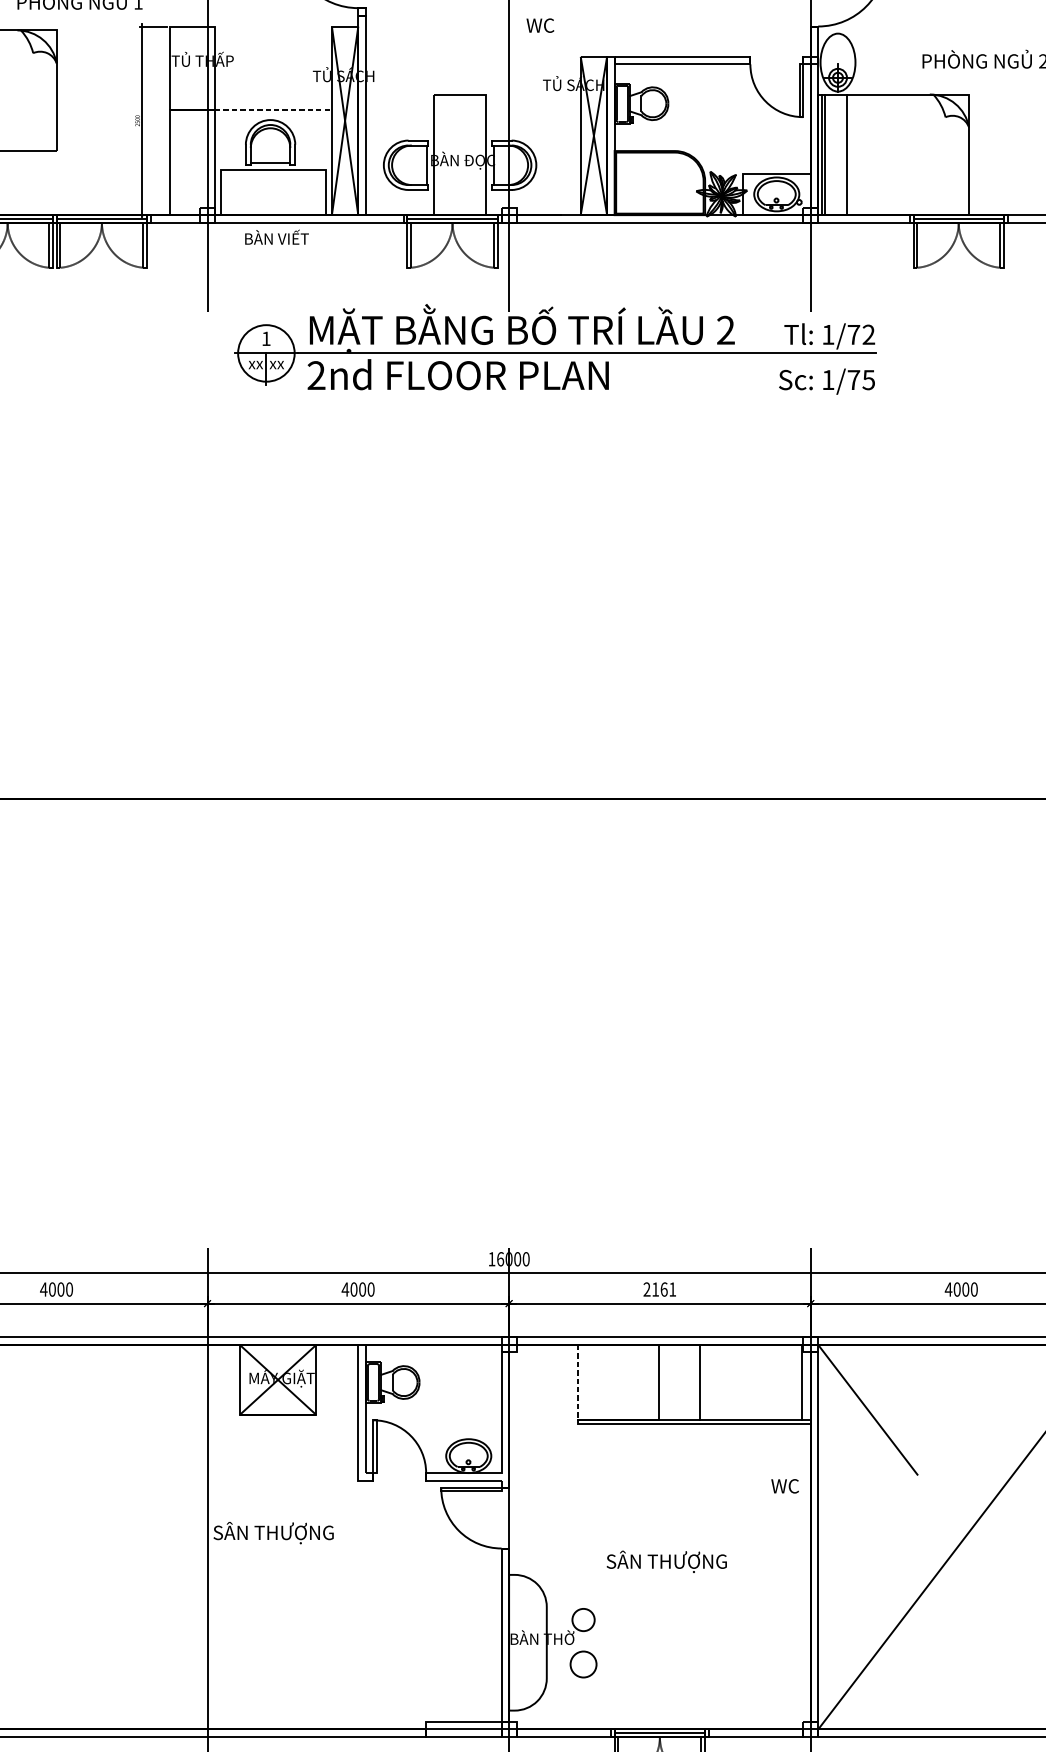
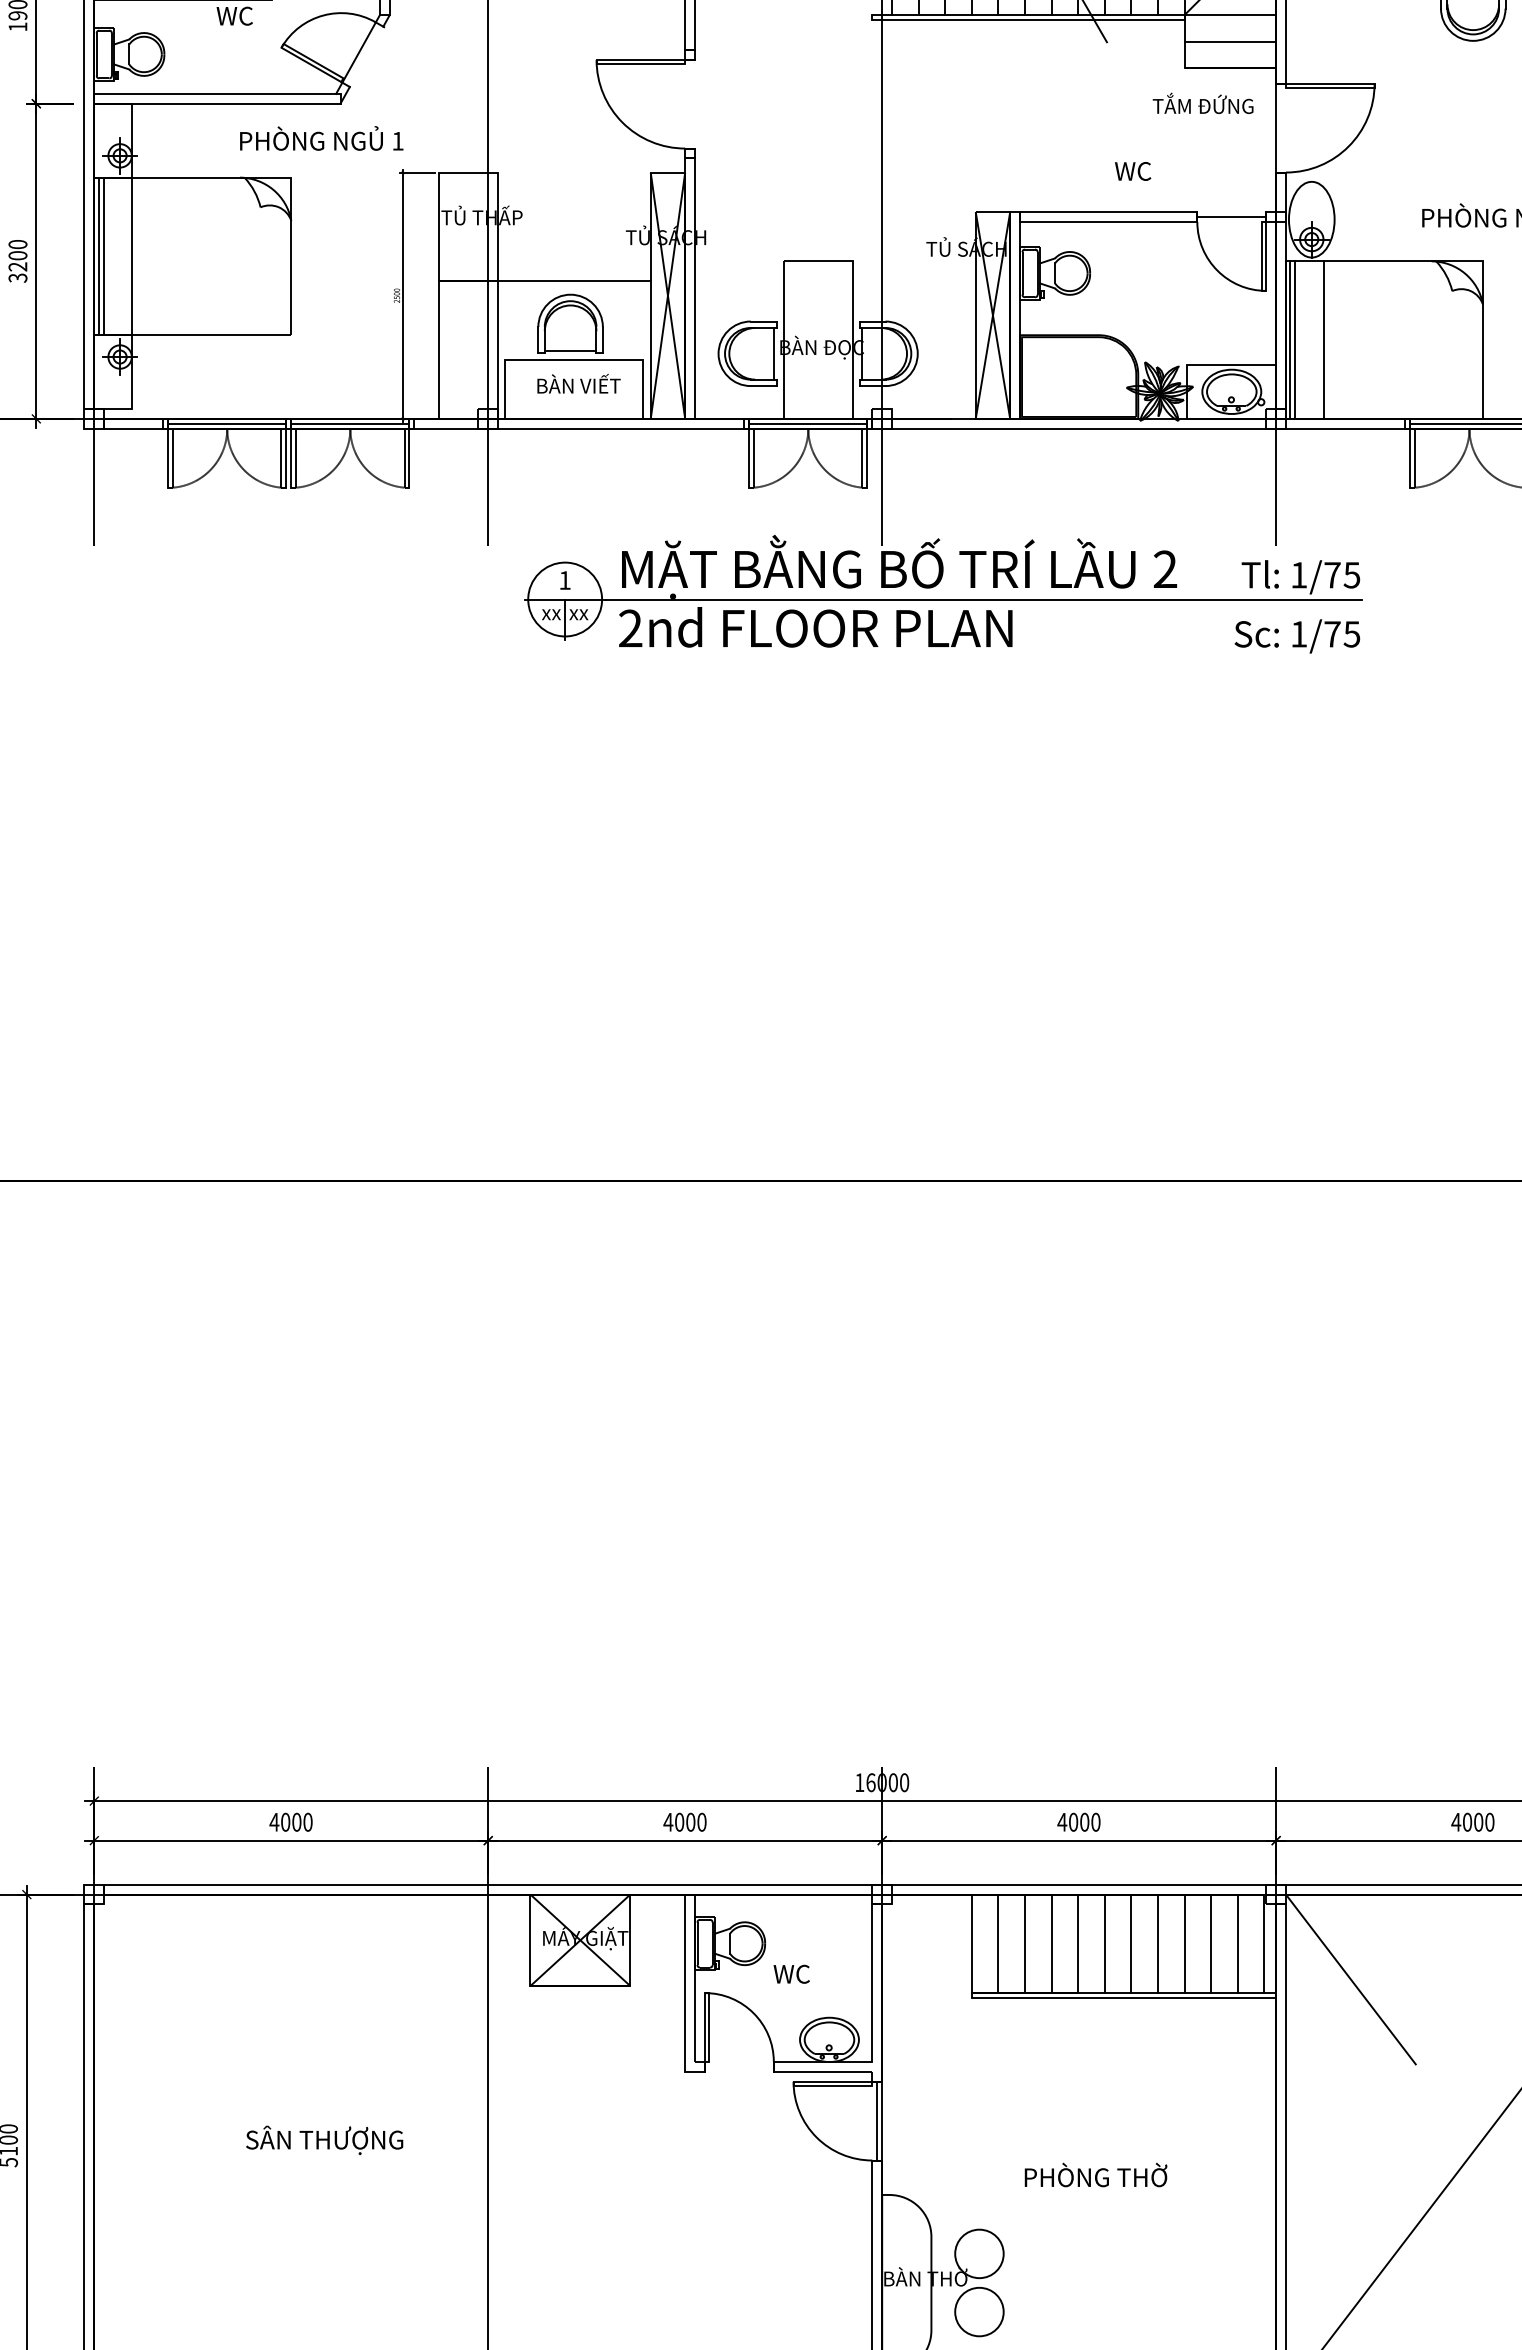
text: (540, 25) -> (1133, 171), moved
line: (776, 60) -> (1231, 217), added
line: (273, 109) -> (574, 281), dashed -> solid
text: (276, 237) -> (578, 383), moved
text: (868, 335) -> (1351, 575), 1/72 -> 1/75
text: (659, 1288) -> (1078, 1821), 2161 -> 4000
line: (598, 1382) -> (998, 1943), added
line: (618, 1382) -> (1024, 1943), added
line: (638, 1382) -> (1051, 1943), added
line: (679, 1382) -> (1104, 1943), added
line: (719, 1382) -> (1157, 1943), added
line: (740, 1382) -> (1184, 1943), added
line: (761, 1382) -> (1211, 1943), added
line: (781, 1382) -> (1237, 1943), added
line: (577, 1383) -> (971, 1944), dashed -> solid
text: (784, 1485) -> (791, 1973), moved
line: (505, 1517) -> (877, 2120), added
text: (273, 1532) -> (324, 2139), moved
text: (667, 1561) -> (1088, 2177), SÂN THƯỢNG -> PHÒNG THỜ
circle: (583, 1619) -> (979, 2253), size x1.67
circle: (583, 1664) -> (979, 2311), size x1.43

